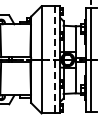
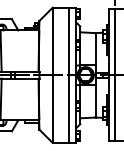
line: (54, 59) -> (68, 74), dashed -> solid

